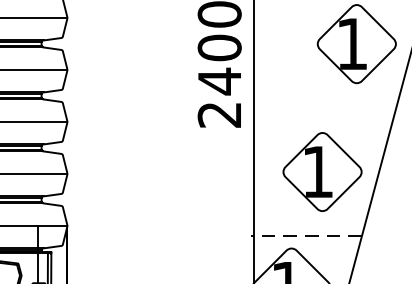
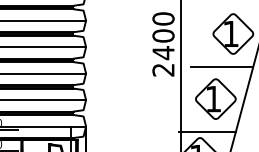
line: (335, 107) -> (222, 66), added
line: (306, 235) -> (207, 131), dashed -> solid

